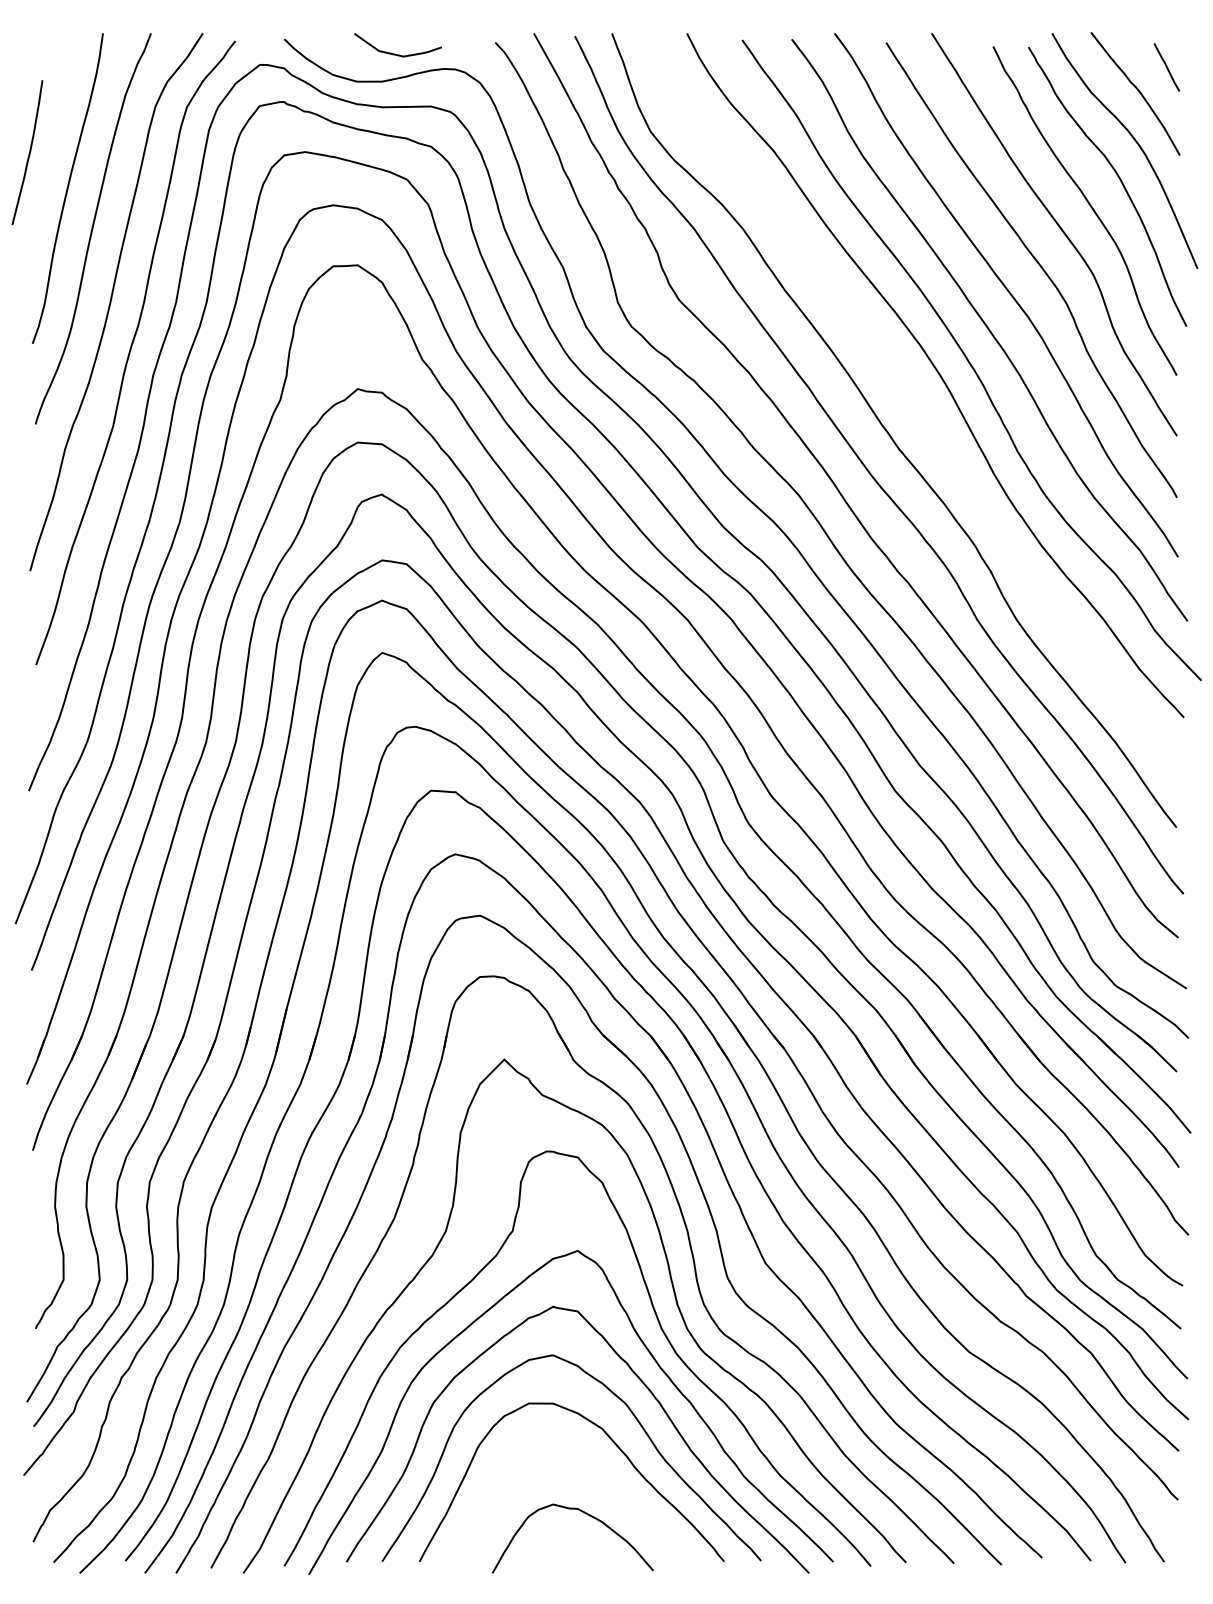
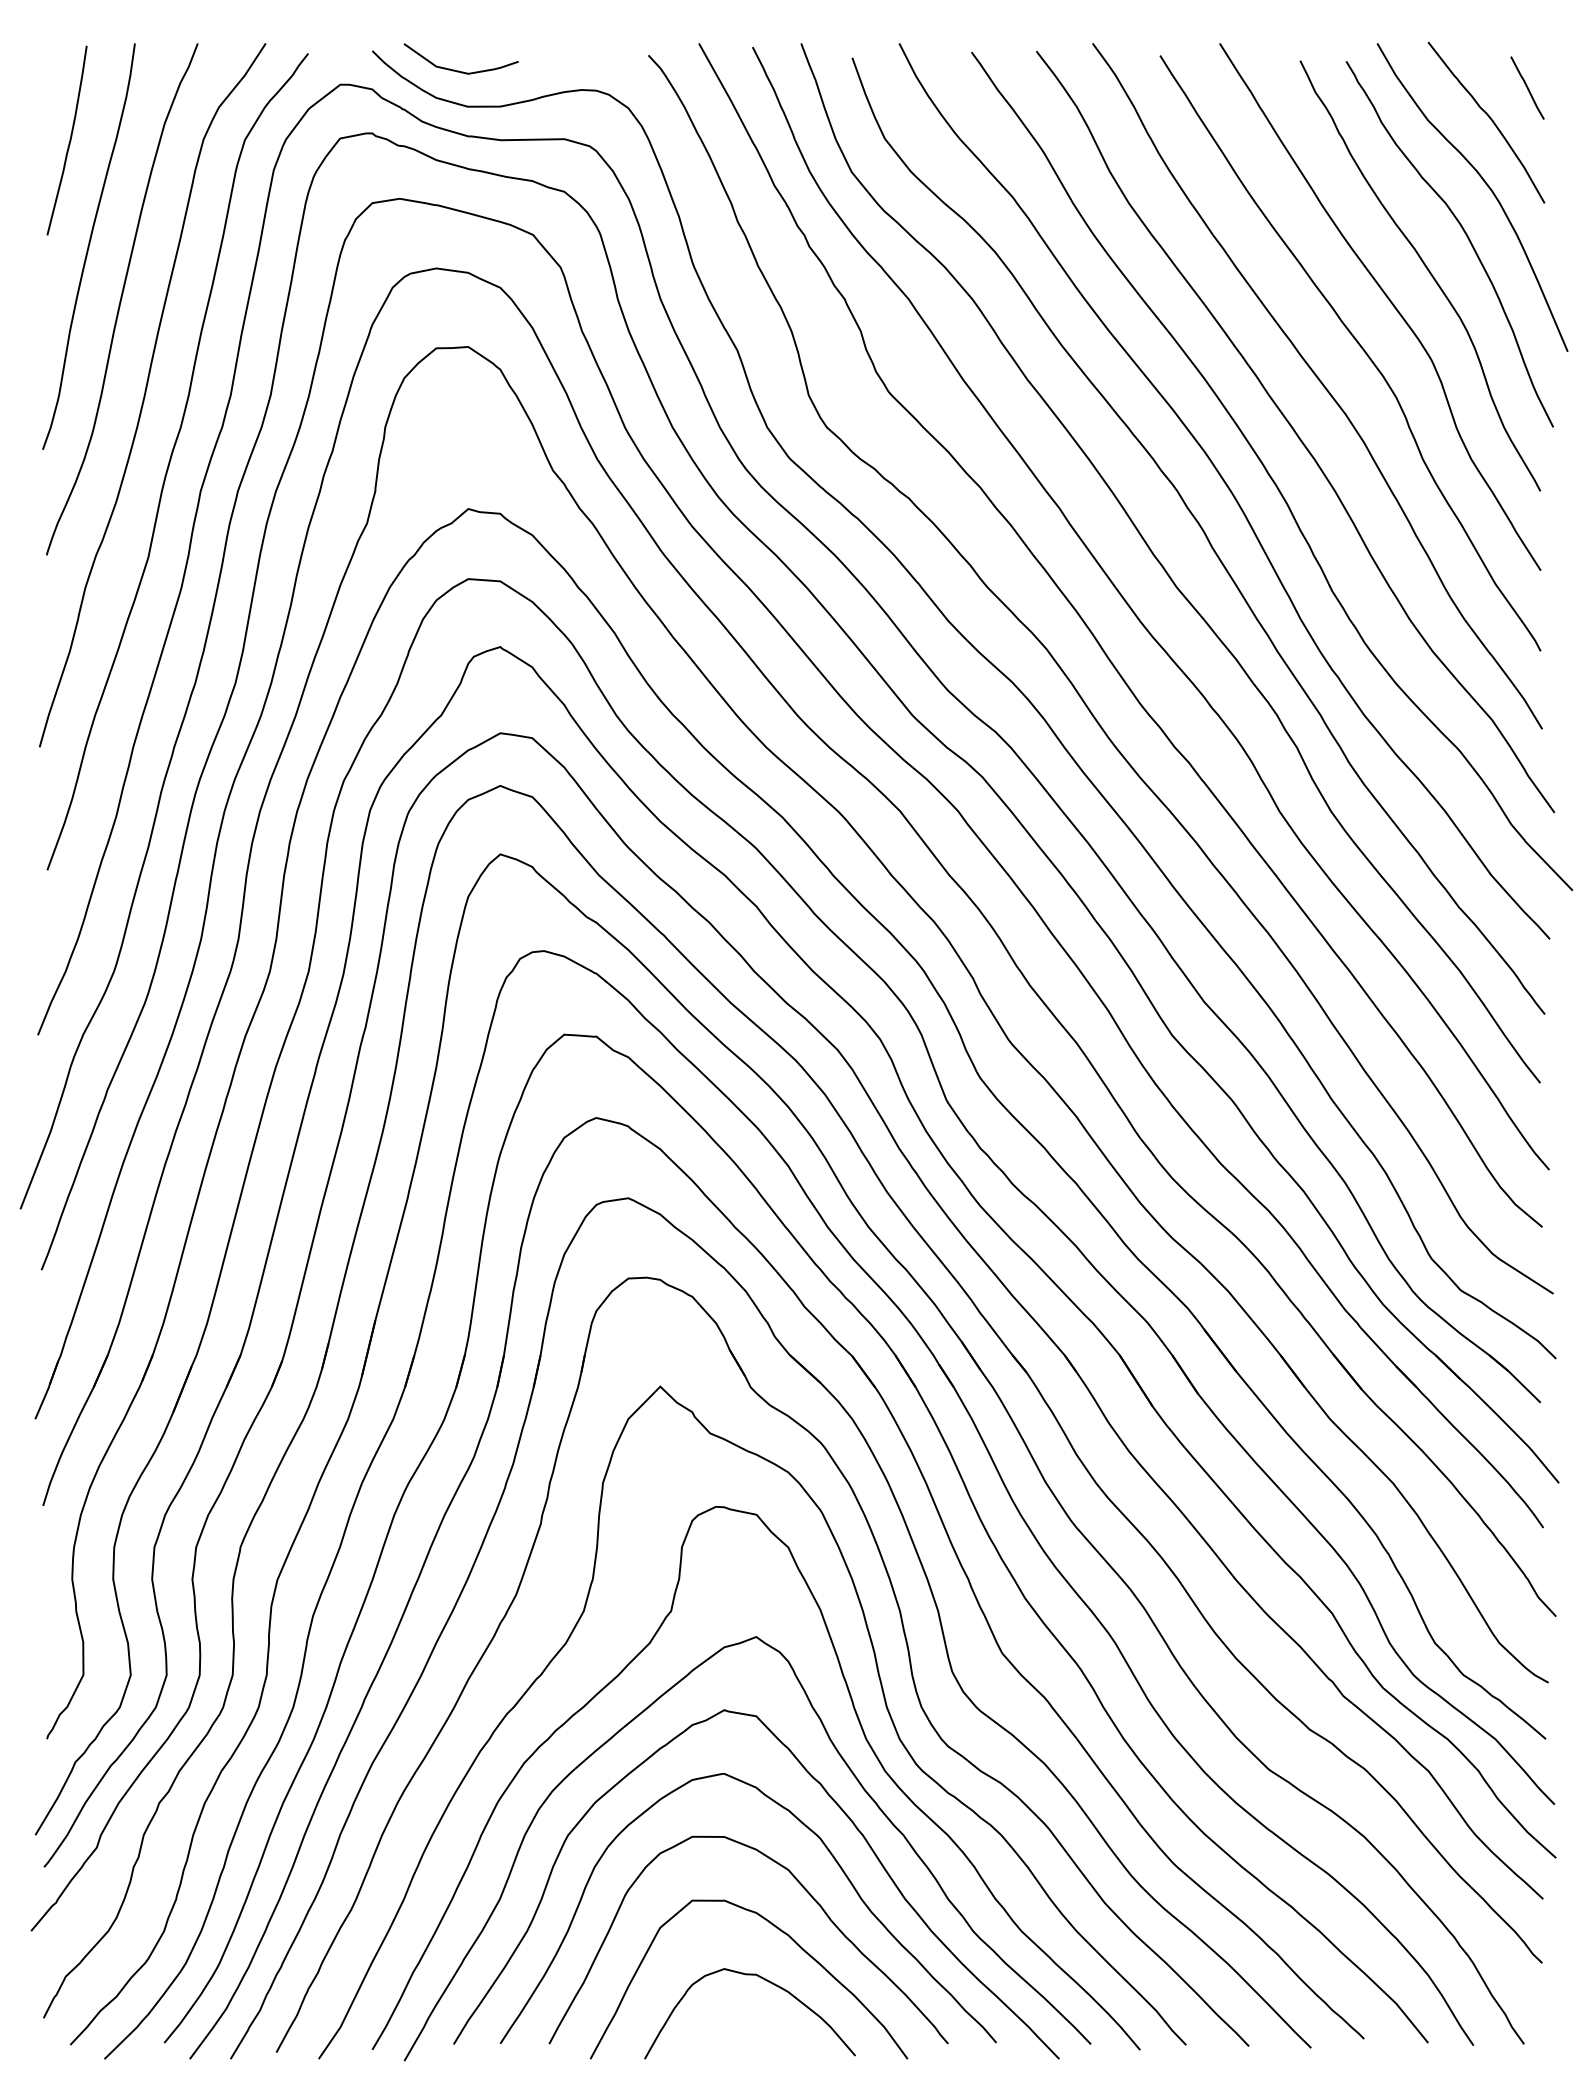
curve: (396, 54) -> (459, 70), moved
curve: (29, 152) -> (69, 140), moved
curve: (919, 407) -> (1203, 533), added
curve: (596, 1475) -> (780, 1931), added

